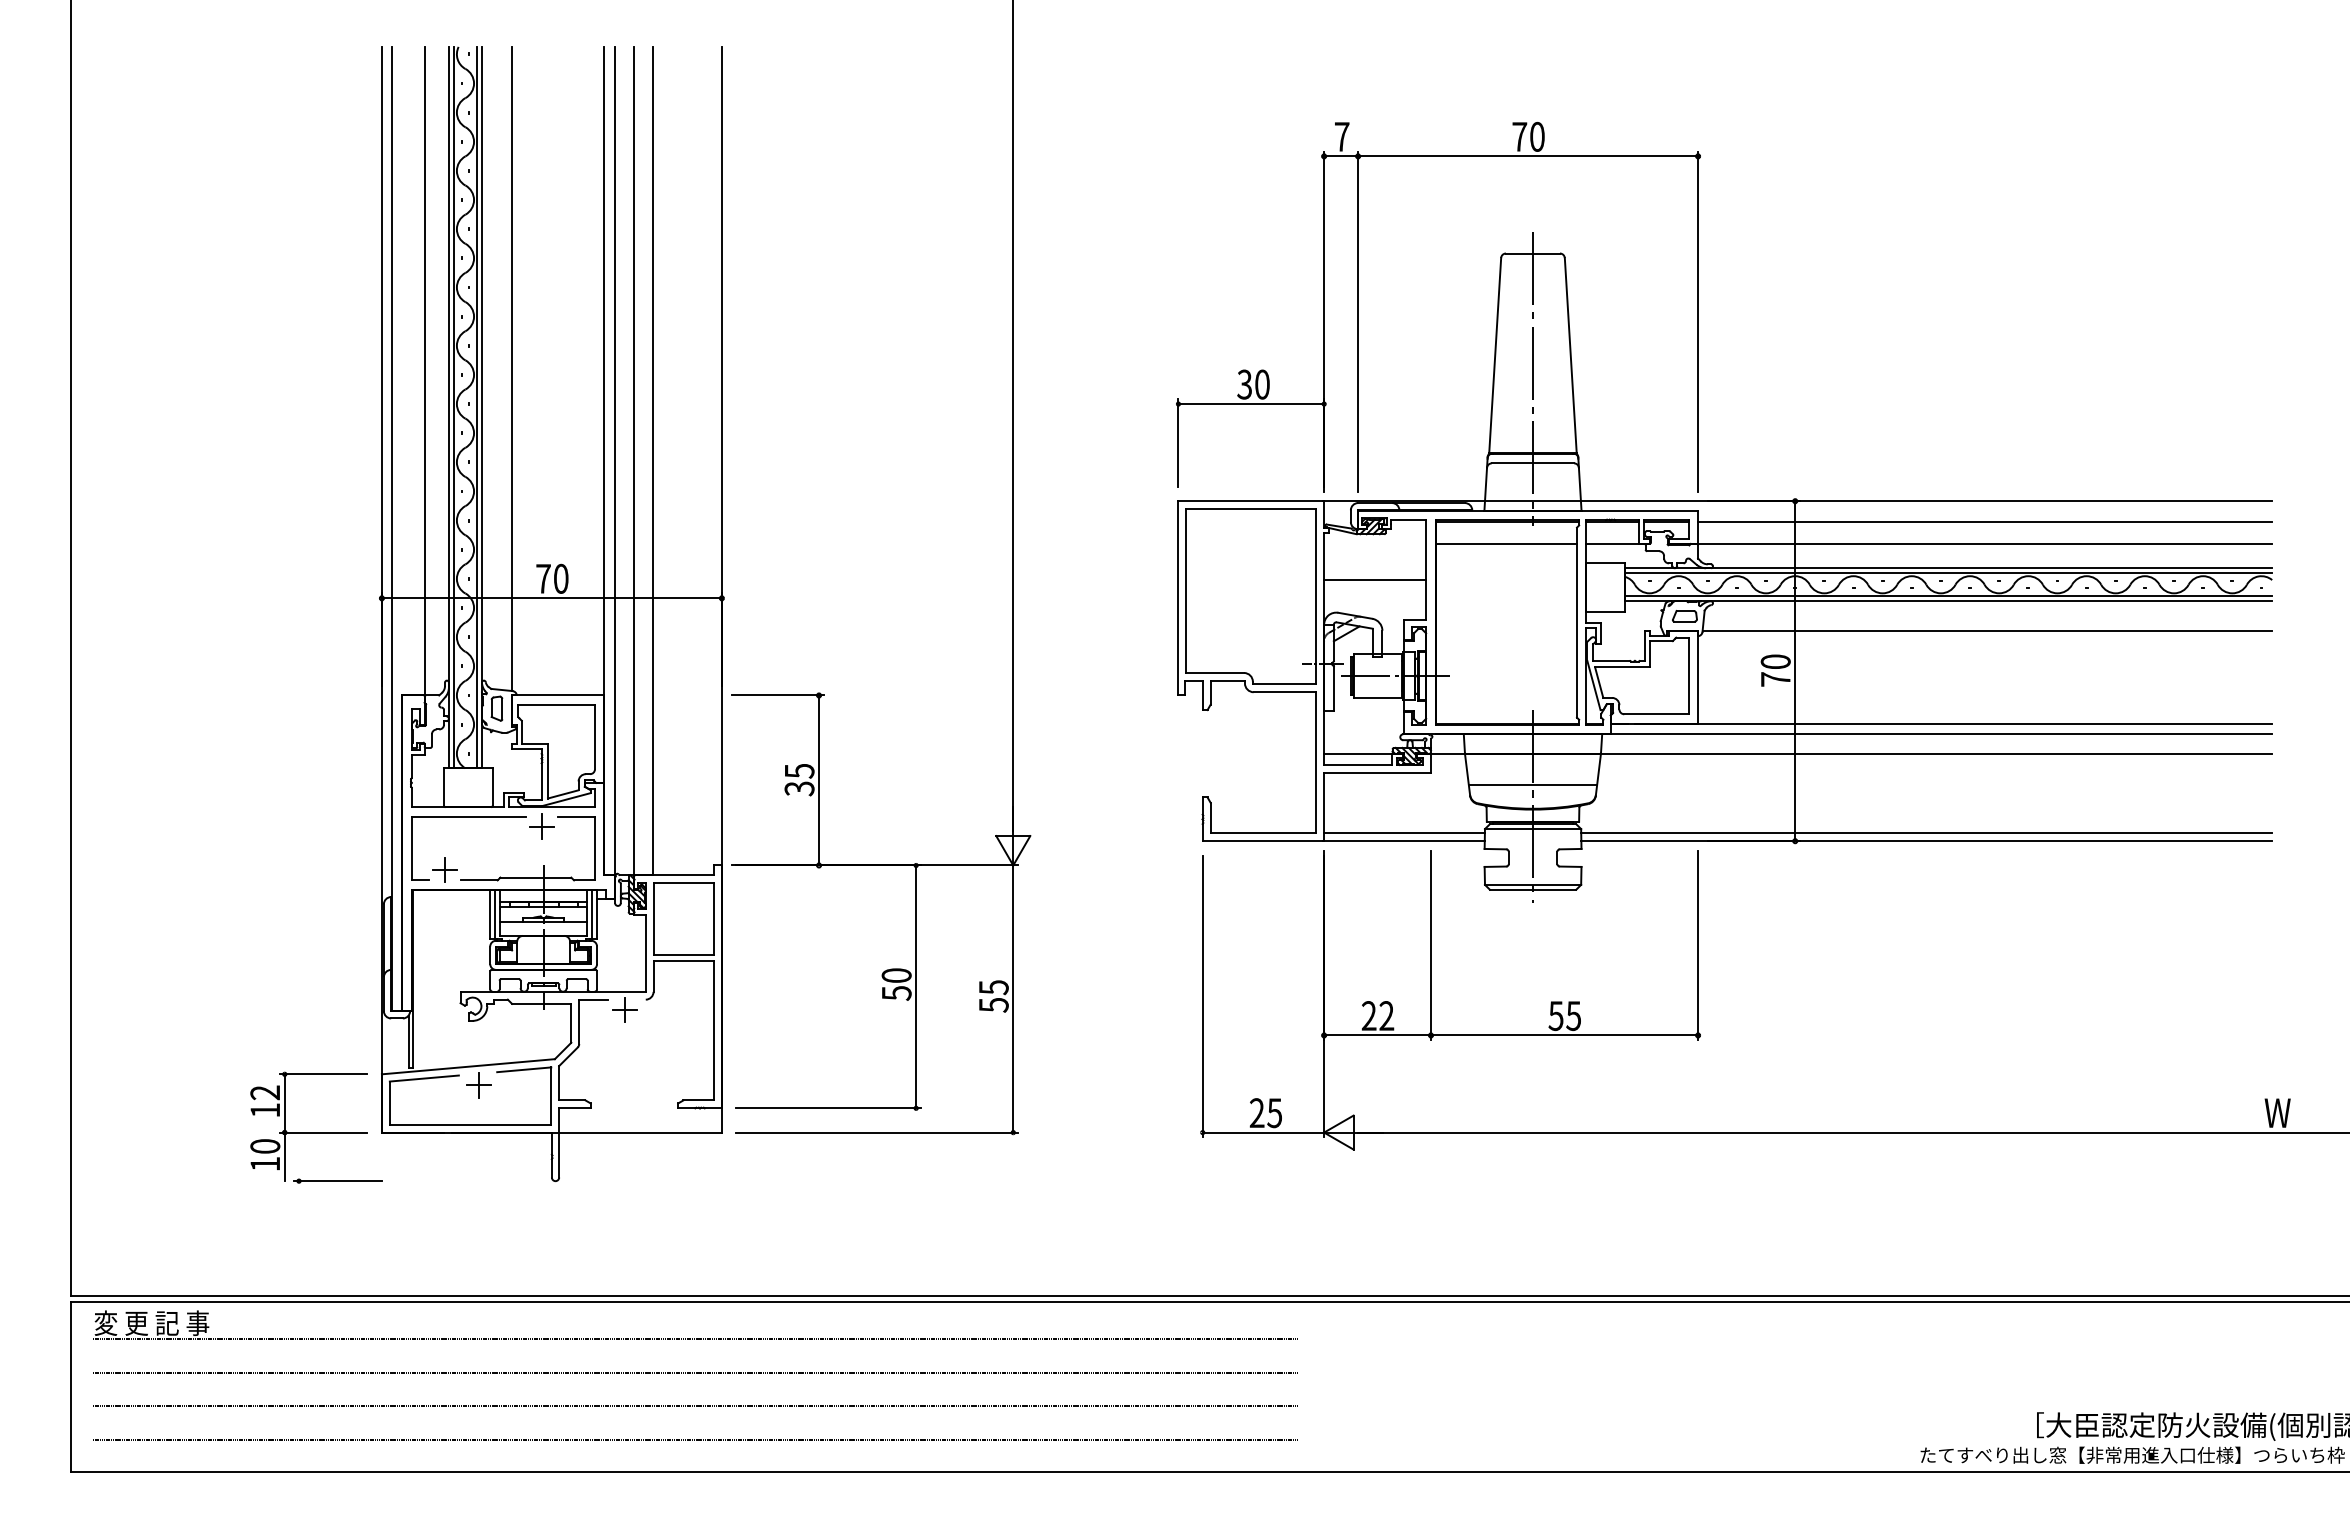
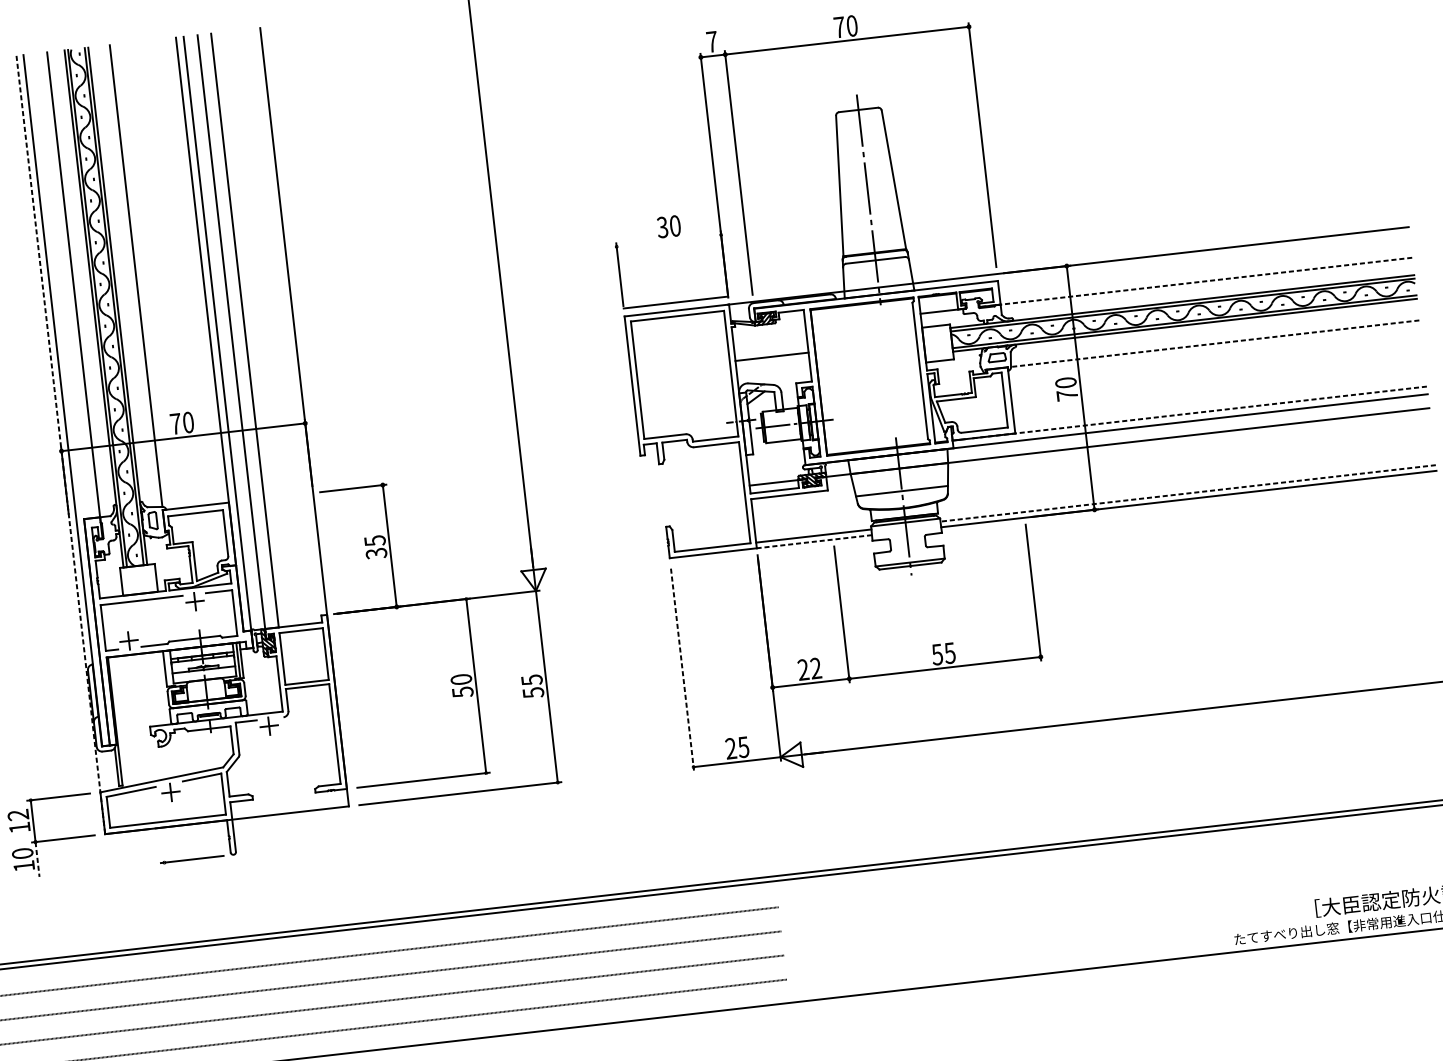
line: (1251, 404) -> (676, 302), moved
line: (1985, 521) -> (1204, 265), removed
line: (1506, 543) -> (863, 319), removed
line: (1969, 543) -> (1195, 282), solid -> dashed
line: (381, 589) -> (60, 444), solid -> dashed
line: (1987, 631) -> (1215, 343), solid -> dashed
line: (1953, 723) -> (1198, 412), solid -> dashed
line: (1926, 833) -> (1188, 493), solid -> dashed
line: (1403, 841) -> (813, 542), solid -> dashed
line: (494, 914) -> (168, 668), removed
line: (1202, 996) -> (682, 669), solid -> dashed
line: (284, 1157) -> (37, 859), solid -> dashed
part: (337, 1180) -> (191, 859), moved

